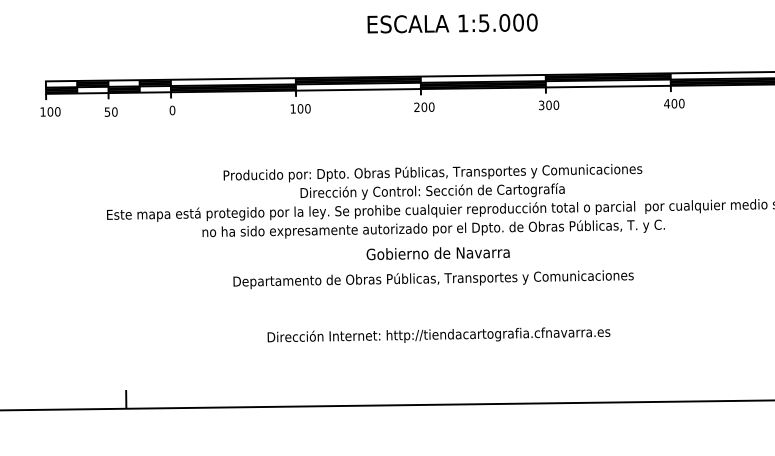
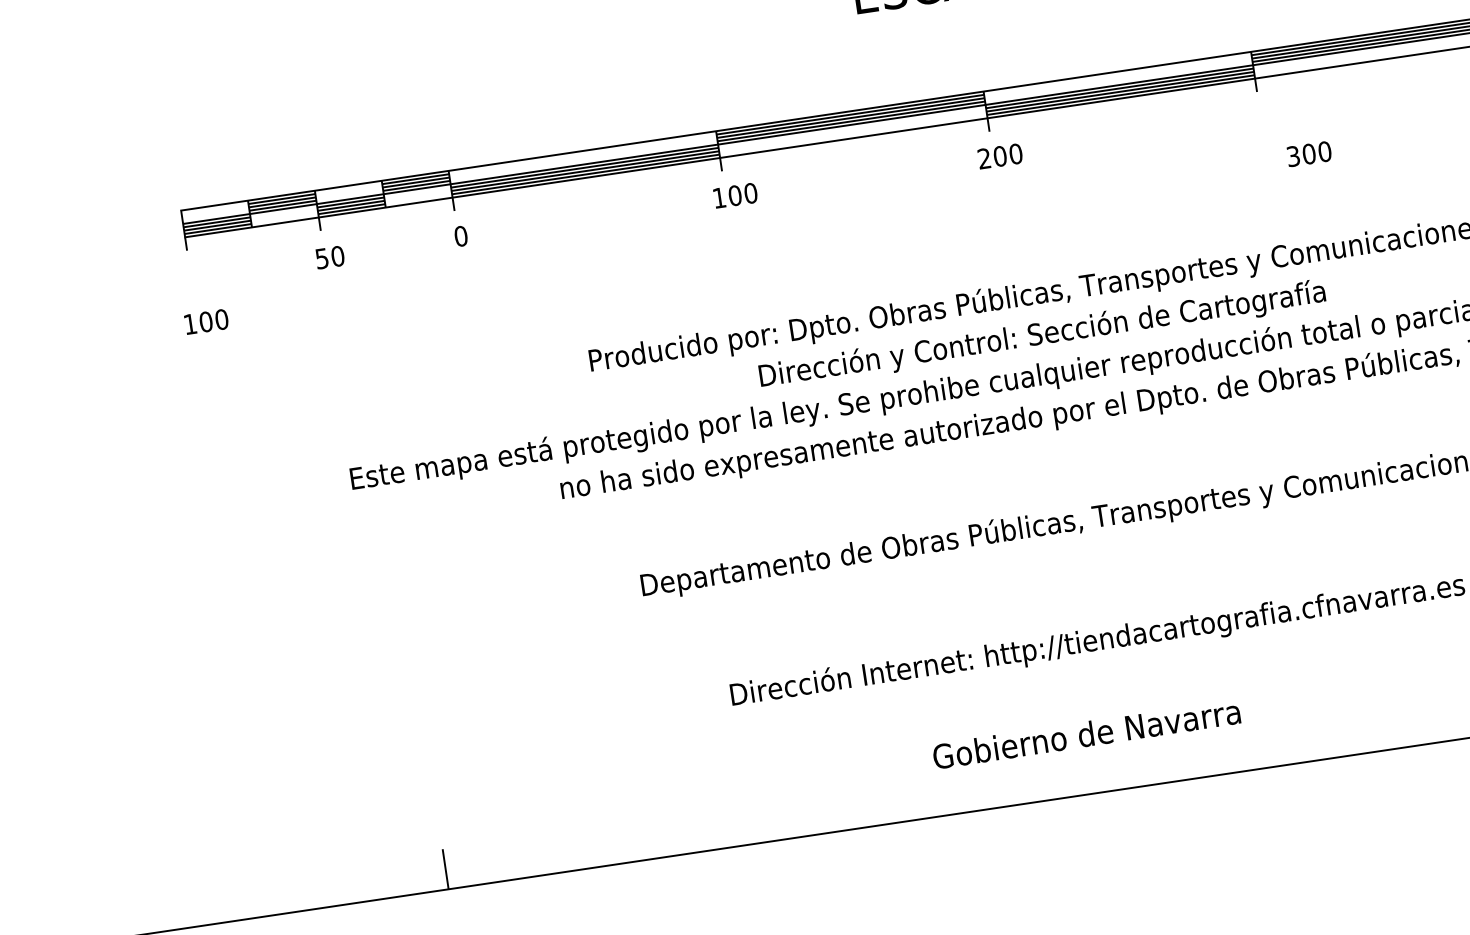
text: (549, 105) -> (1310, 154), moved
text: (50, 111) -> (206, 321), moved
text: (437, 253) -> (1085, 734), moved

